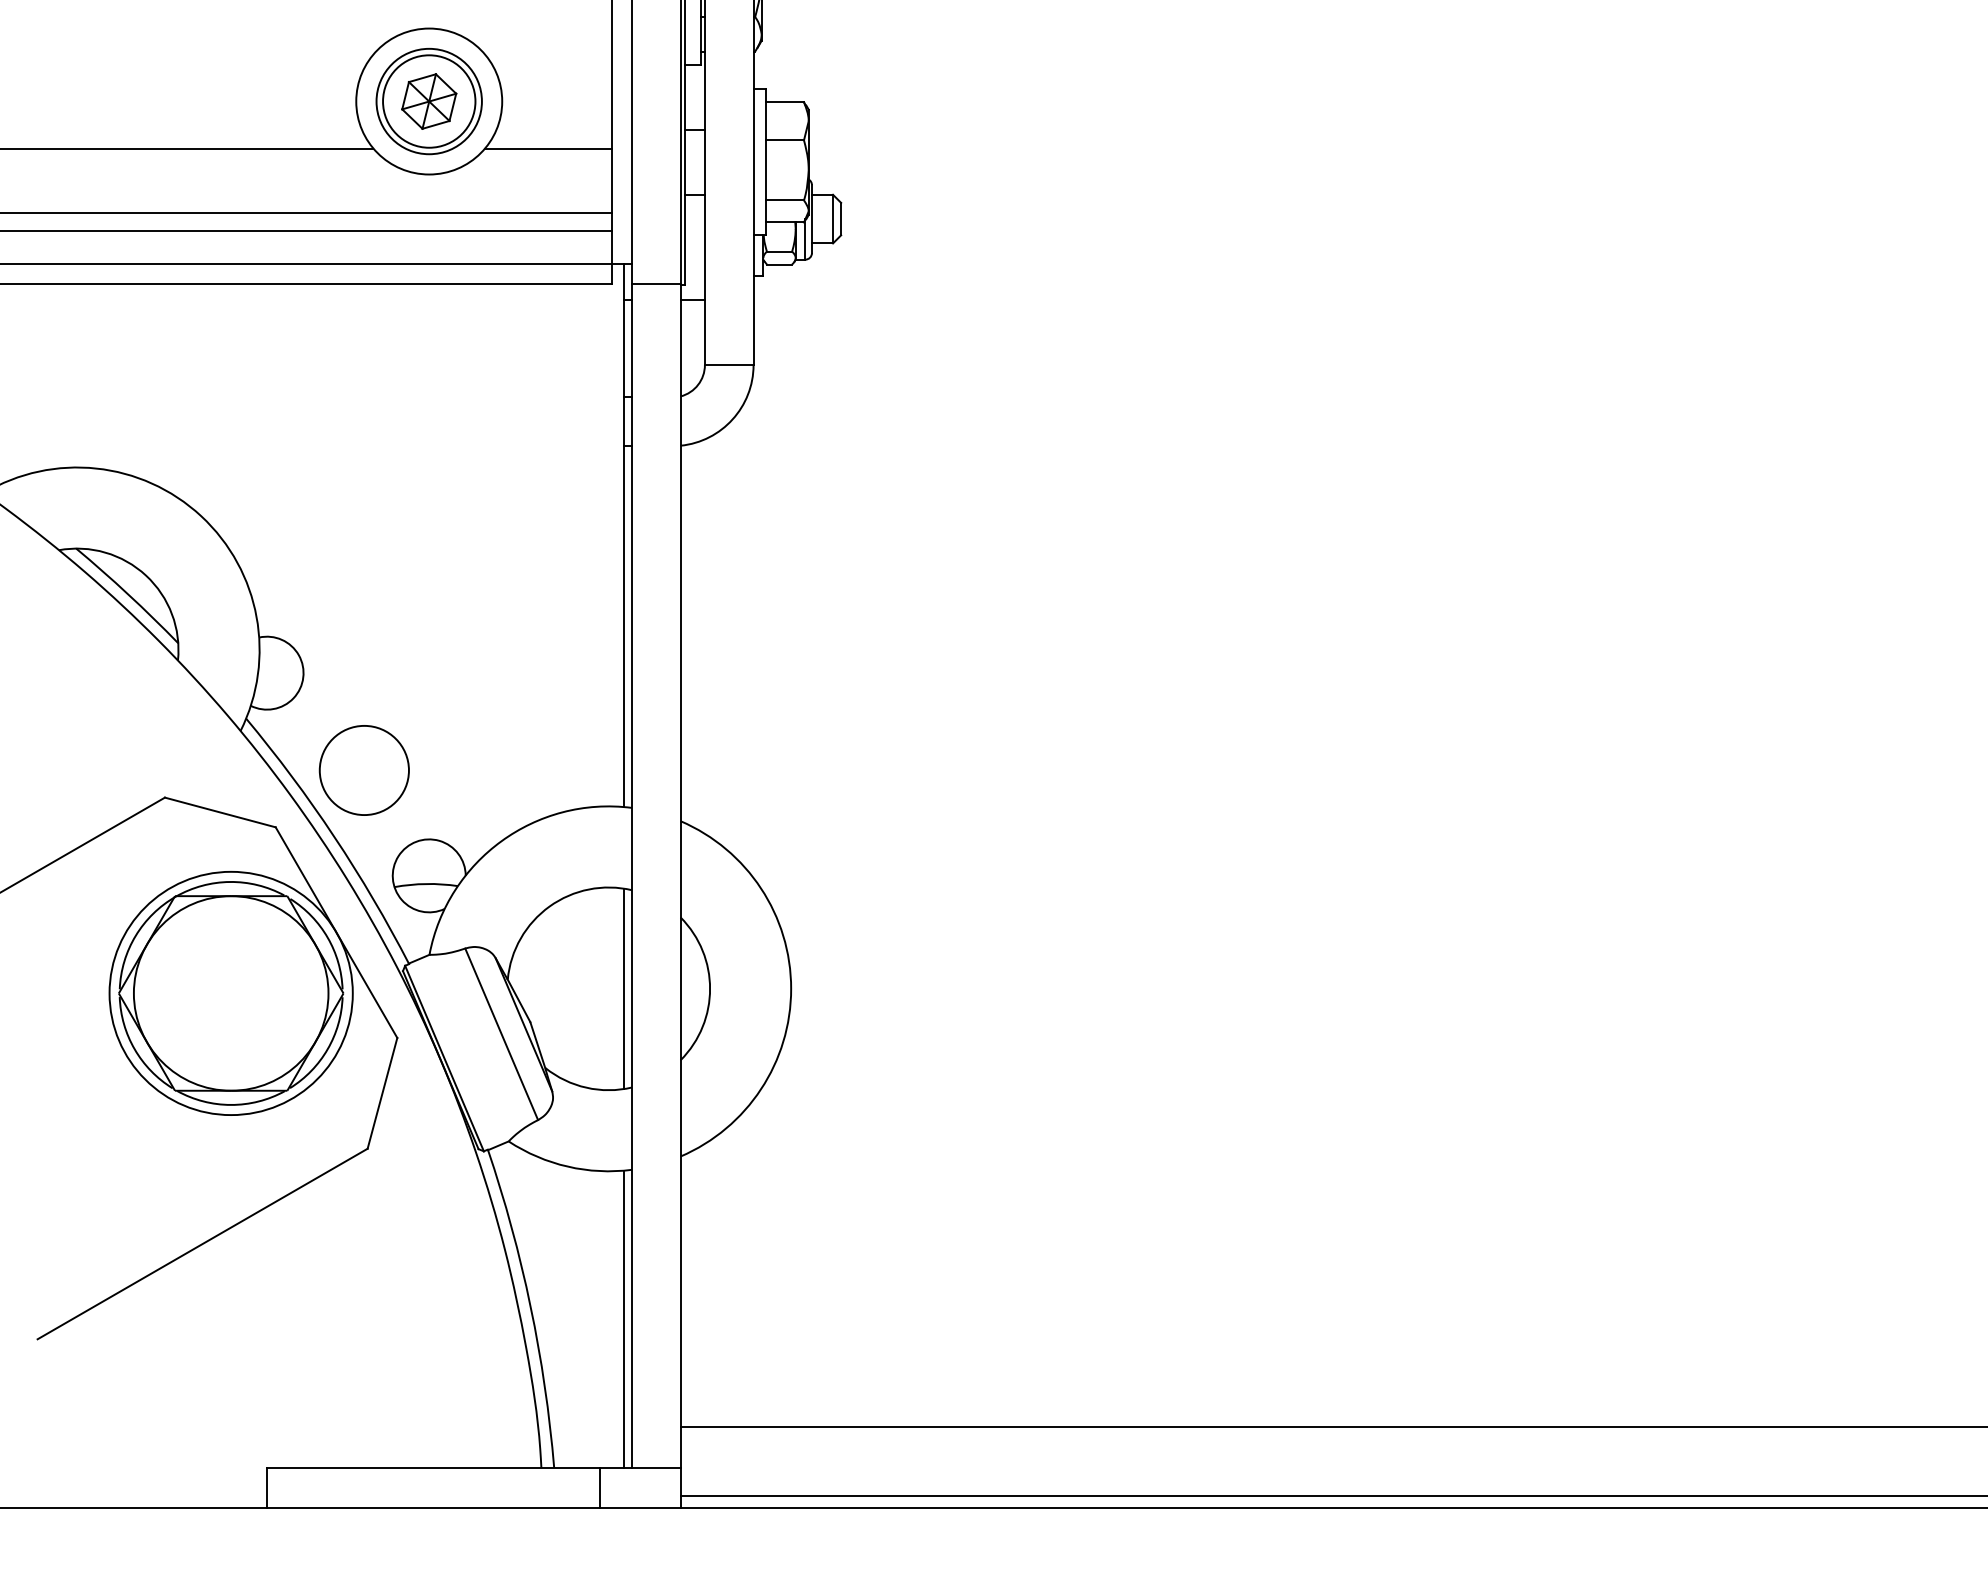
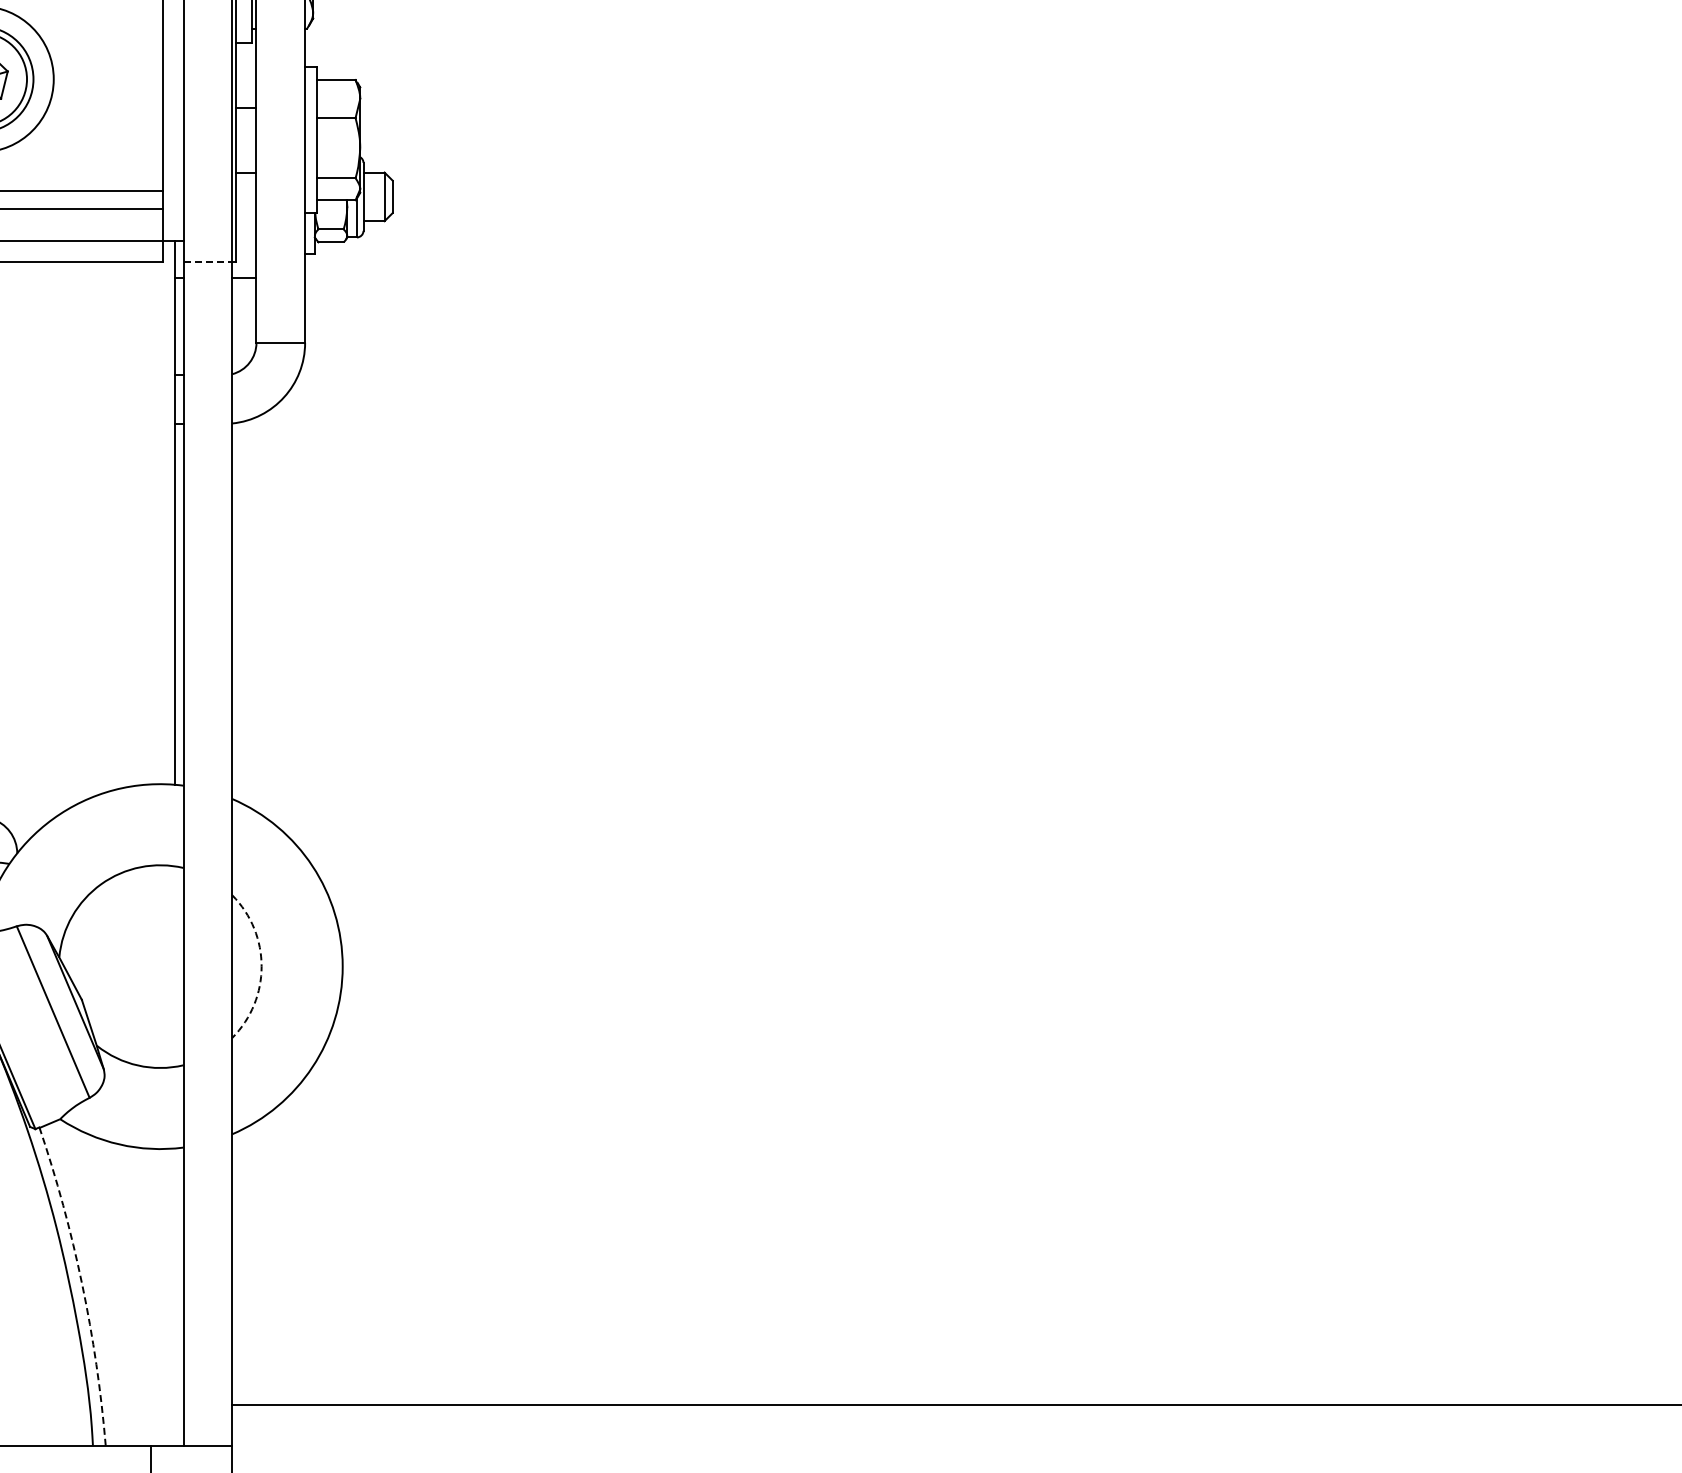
line: (548, 148) -> (100, 126), removed
line: (656, 283) -> (208, 261), solid -> dashed
line: (623, 988) -> (175, 966), removed
arc: (710, 988) -> (262, 966), solid -> dashed
arc: (530, 1306) -> (82, 1284), solid -> dashed
line: (623, 1318) -> (175, 1296), removed

